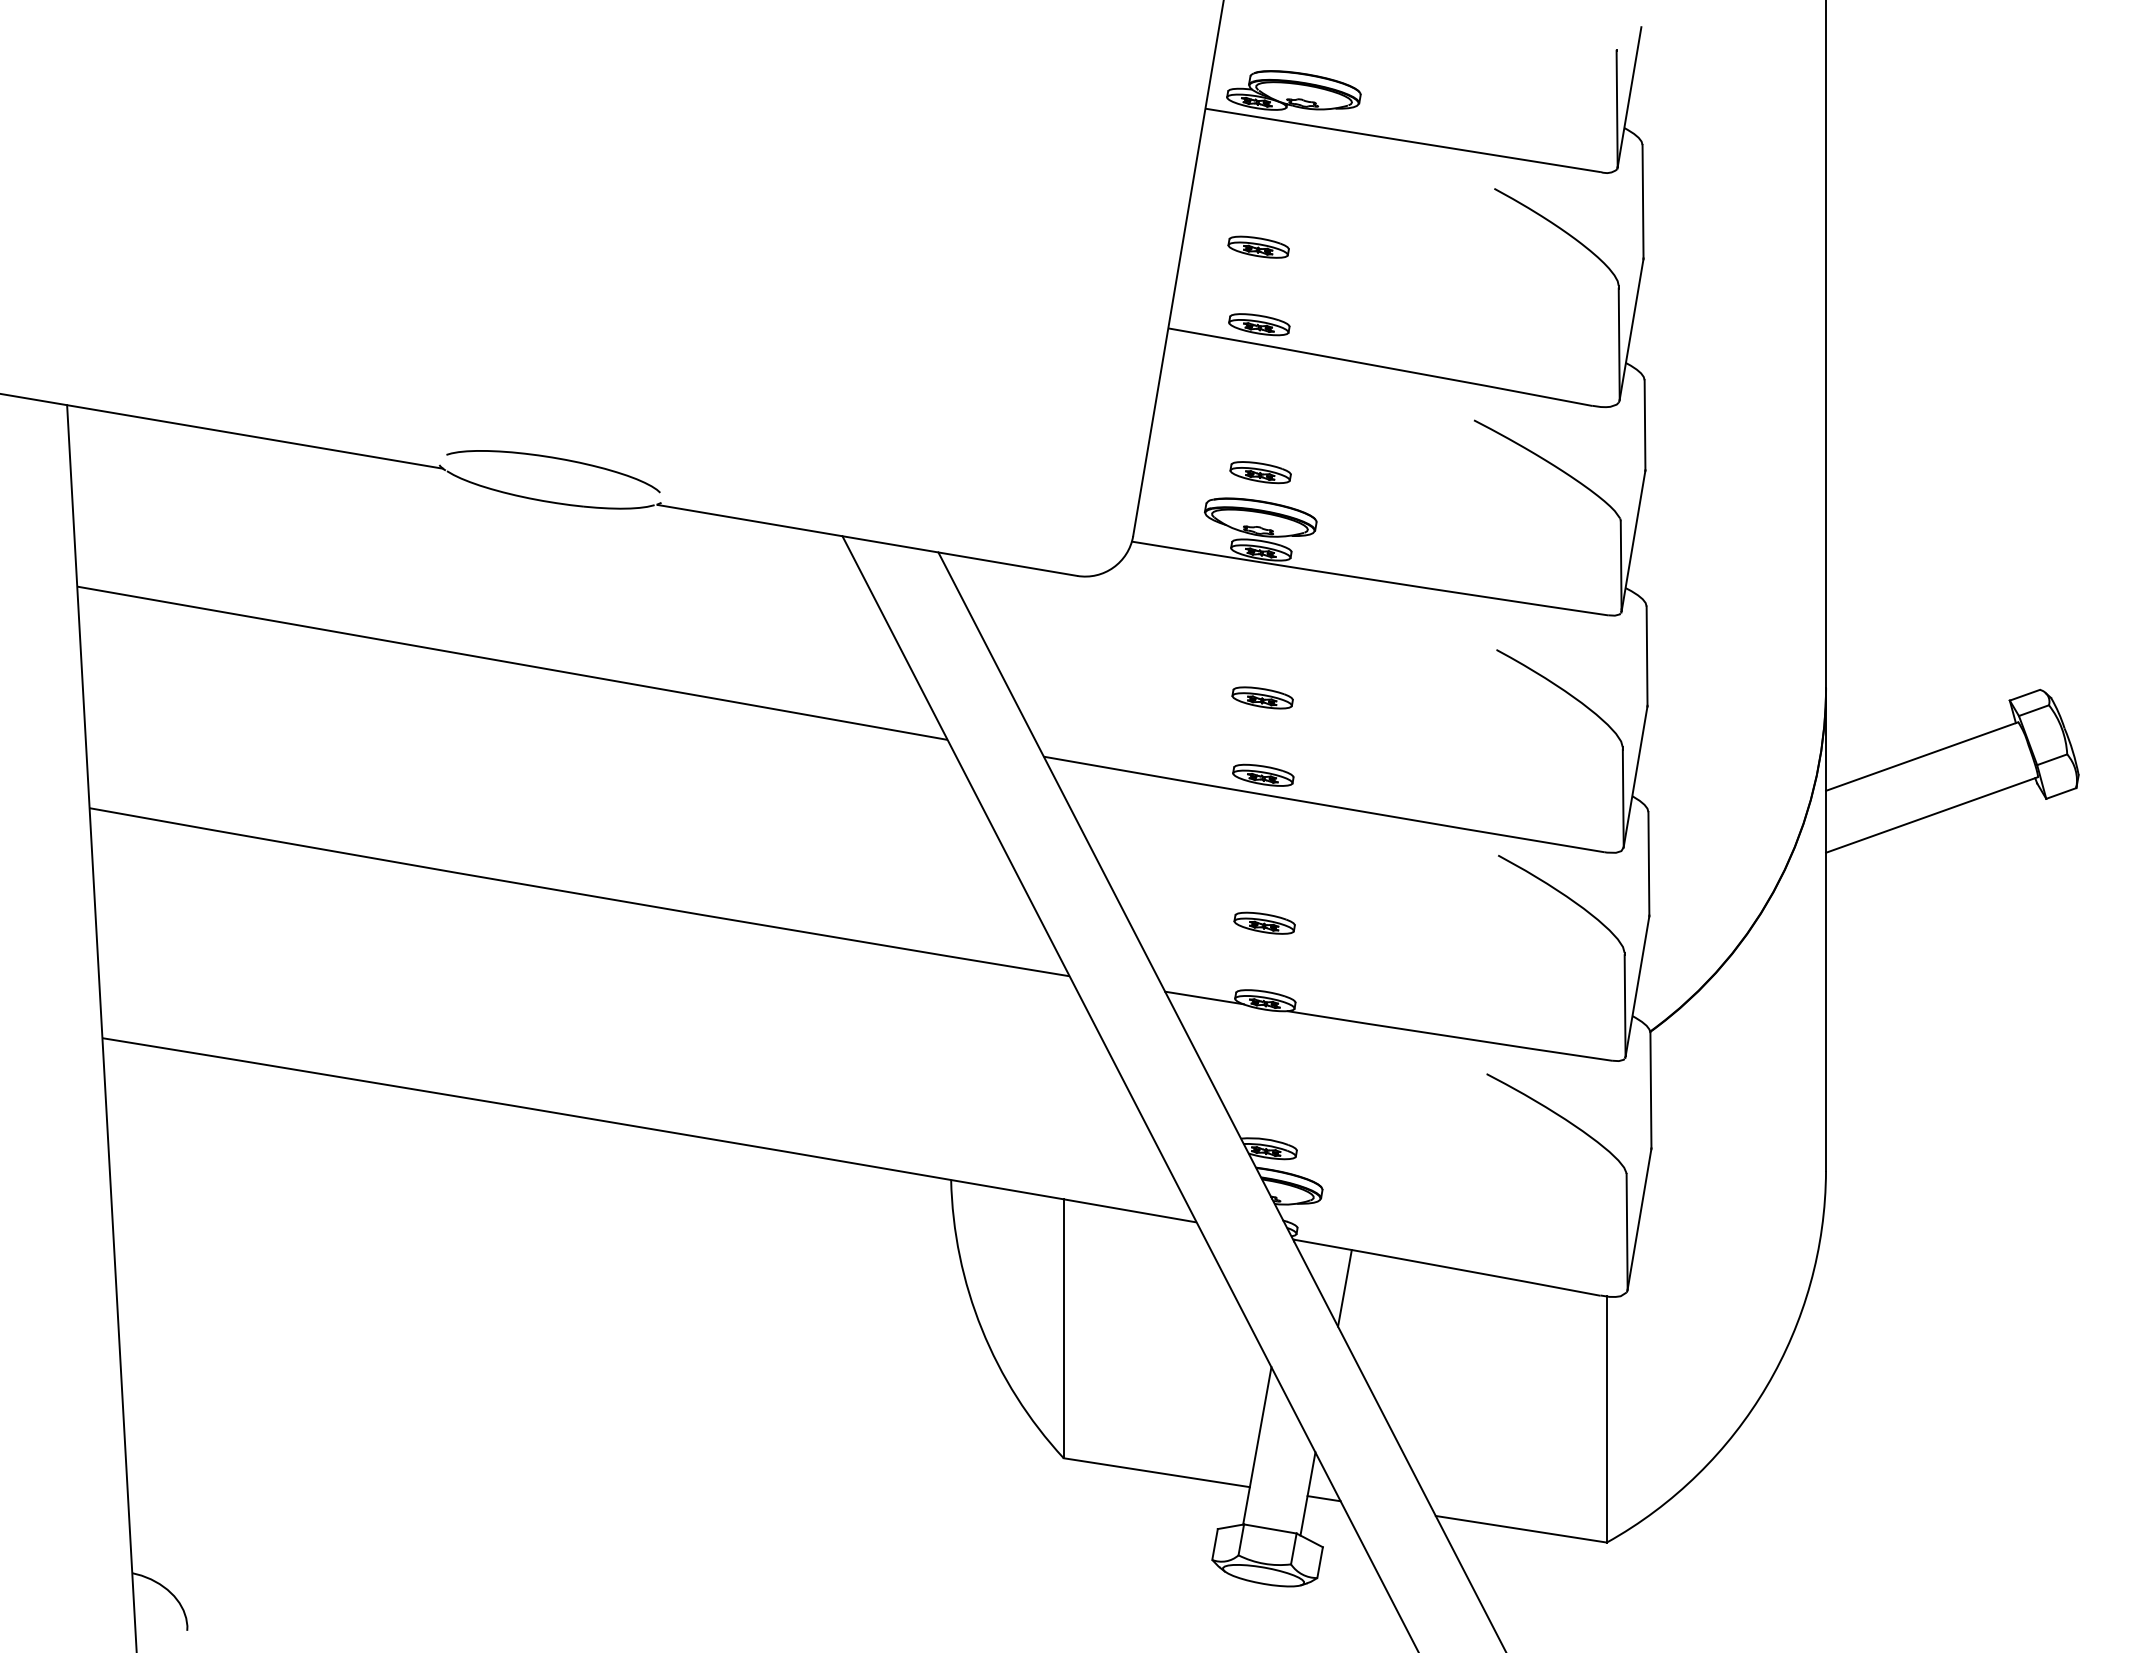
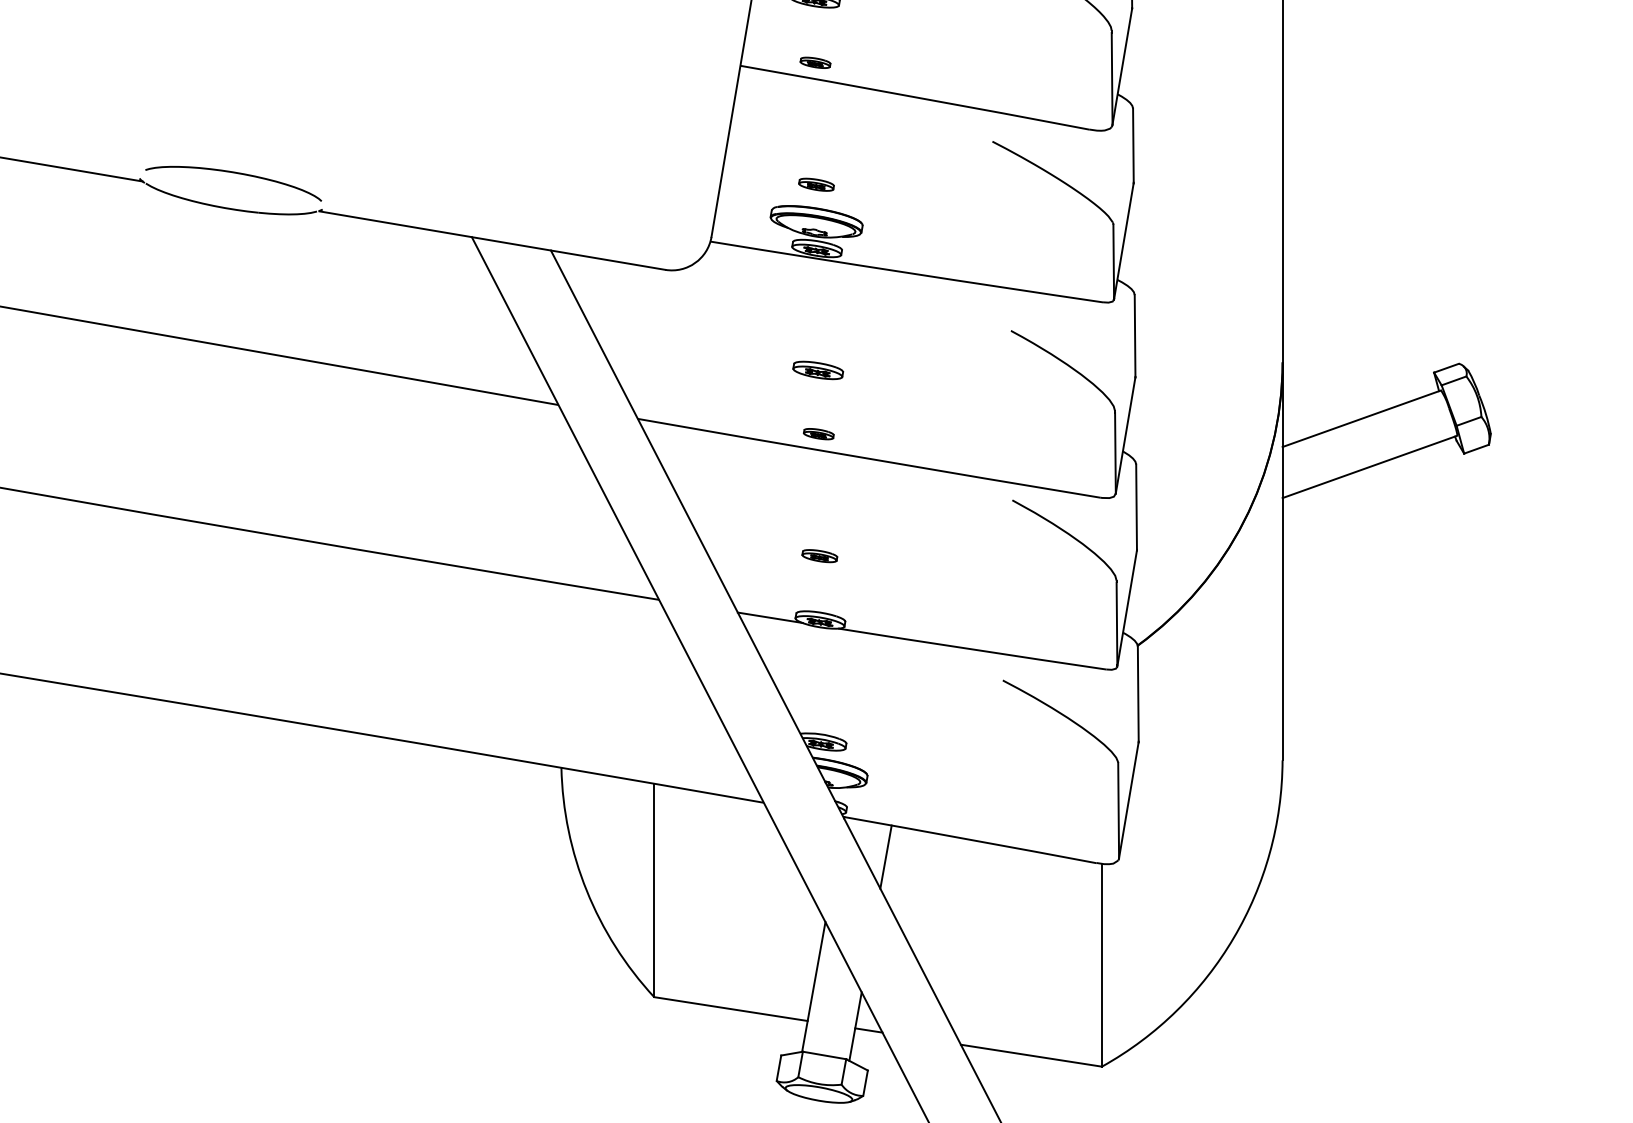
part: (1259, 324) -> (815, 62), size x0.6
part: (1260, 472) -> (816, 184), size x0.7
part: (1263, 774) -> (818, 433), size x0.6
part: (1264, 922) -> (819, 555), size x0.7

